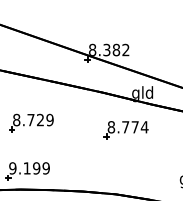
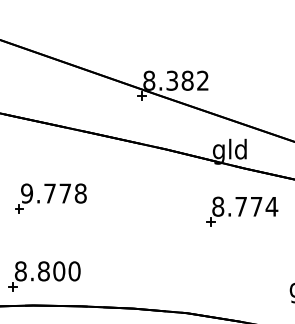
text: (33, 119) -> (54, 192), 8.729 -> 9.778
part: (125, 130) -> (240, 211), moved
text: (29, 168) -> (47, 271), 9.199 -> 8.800

